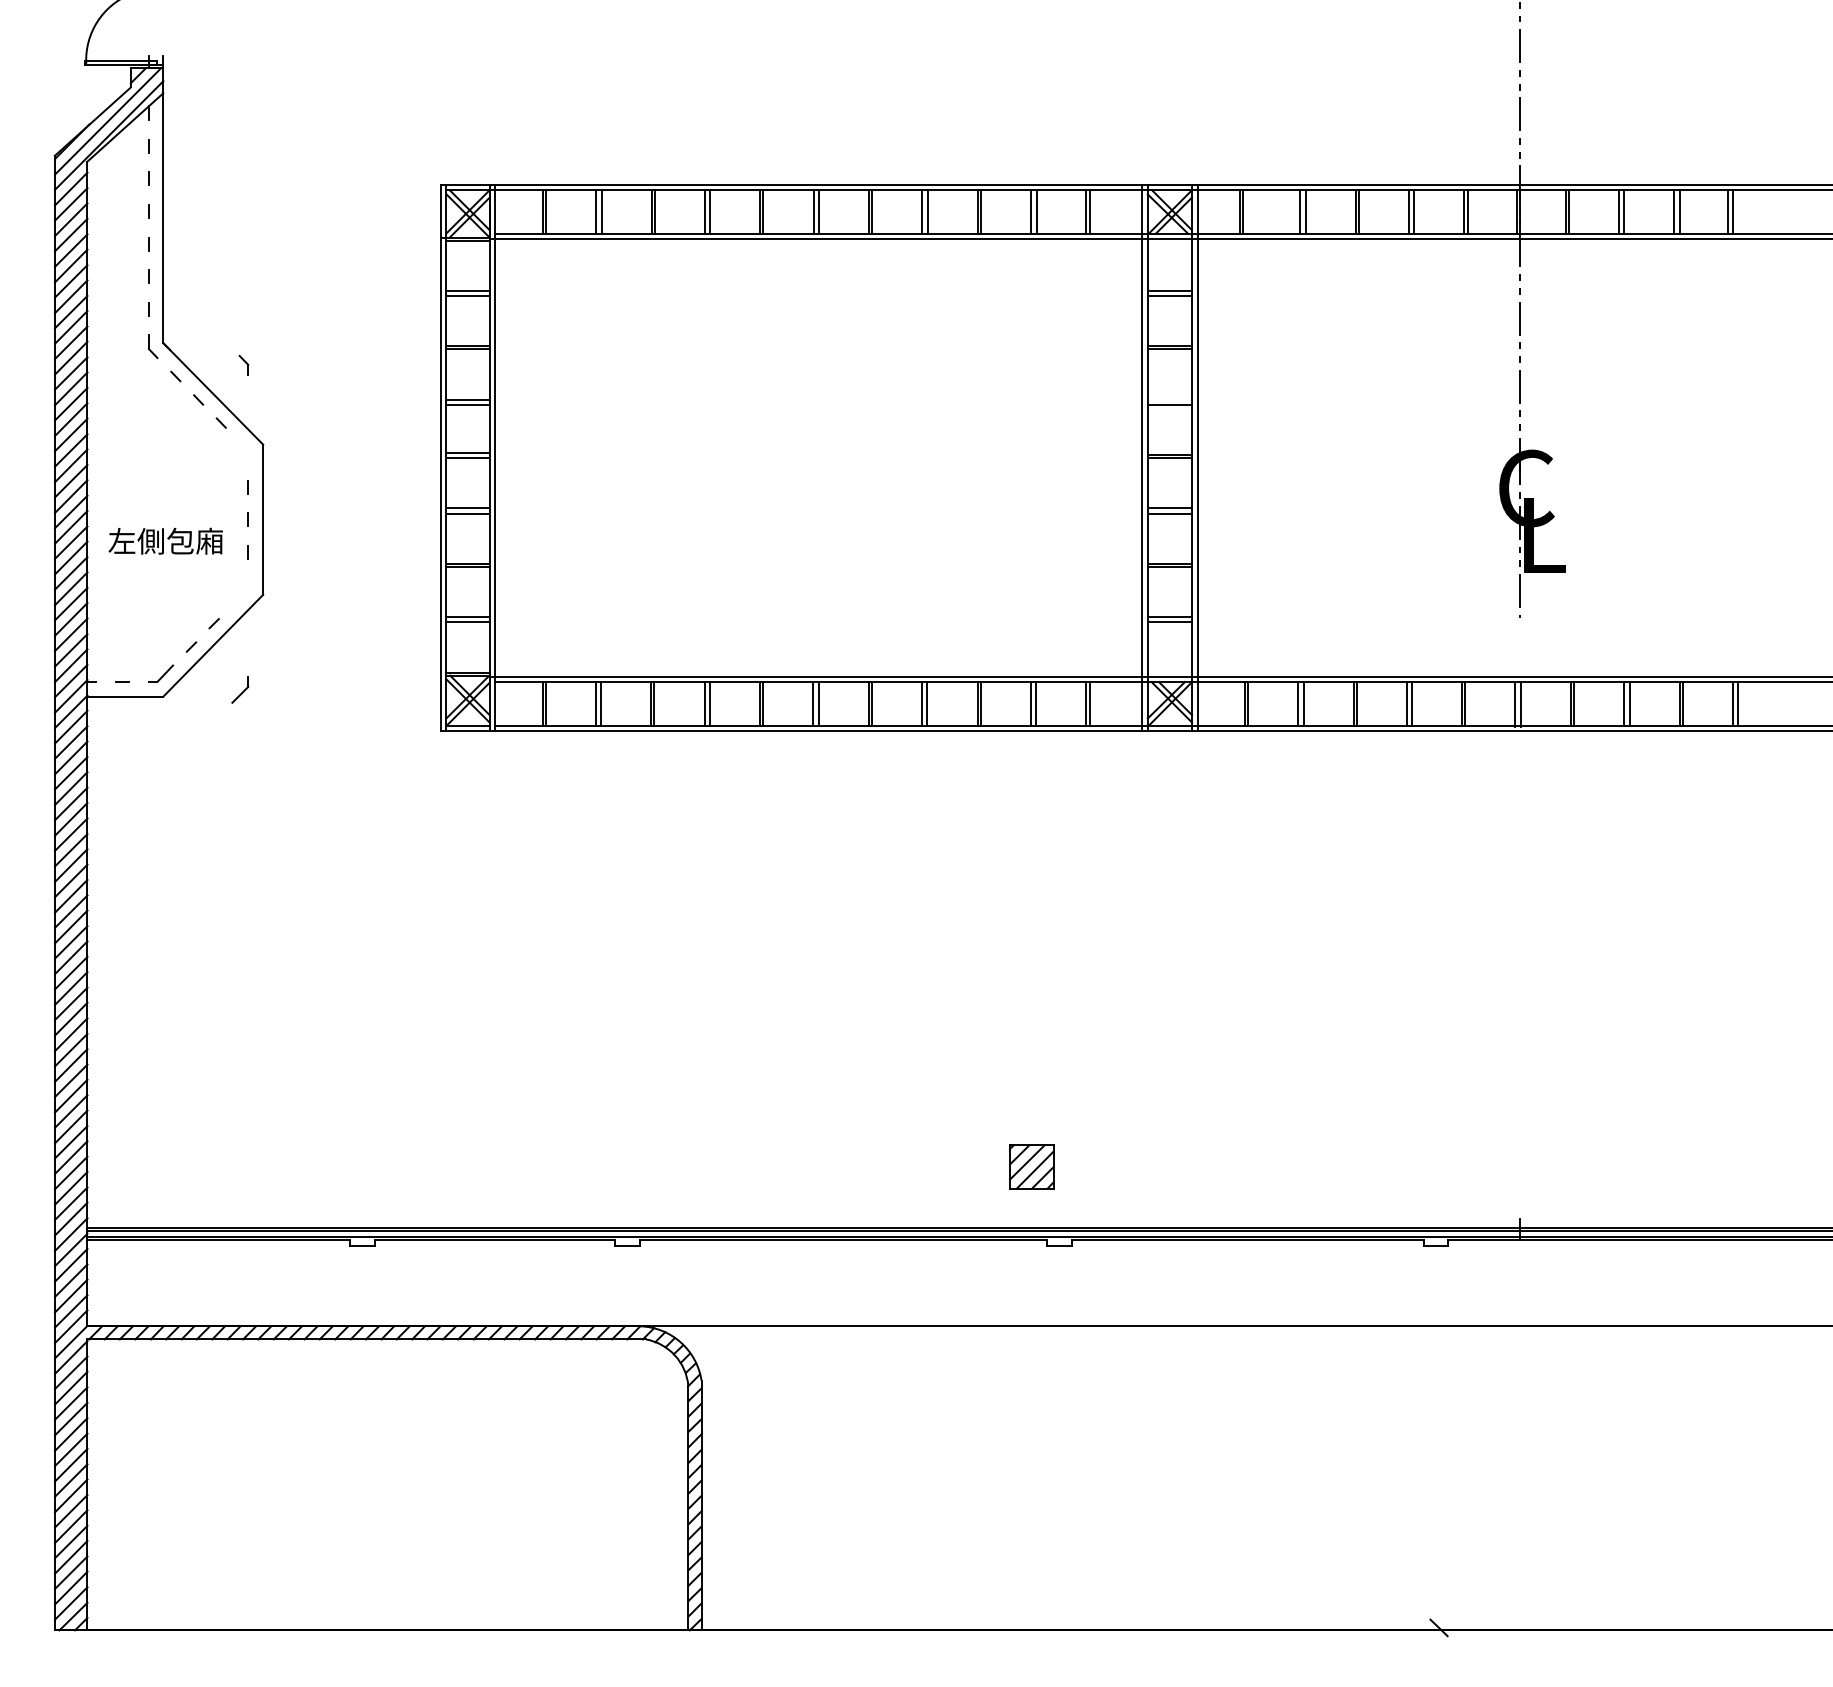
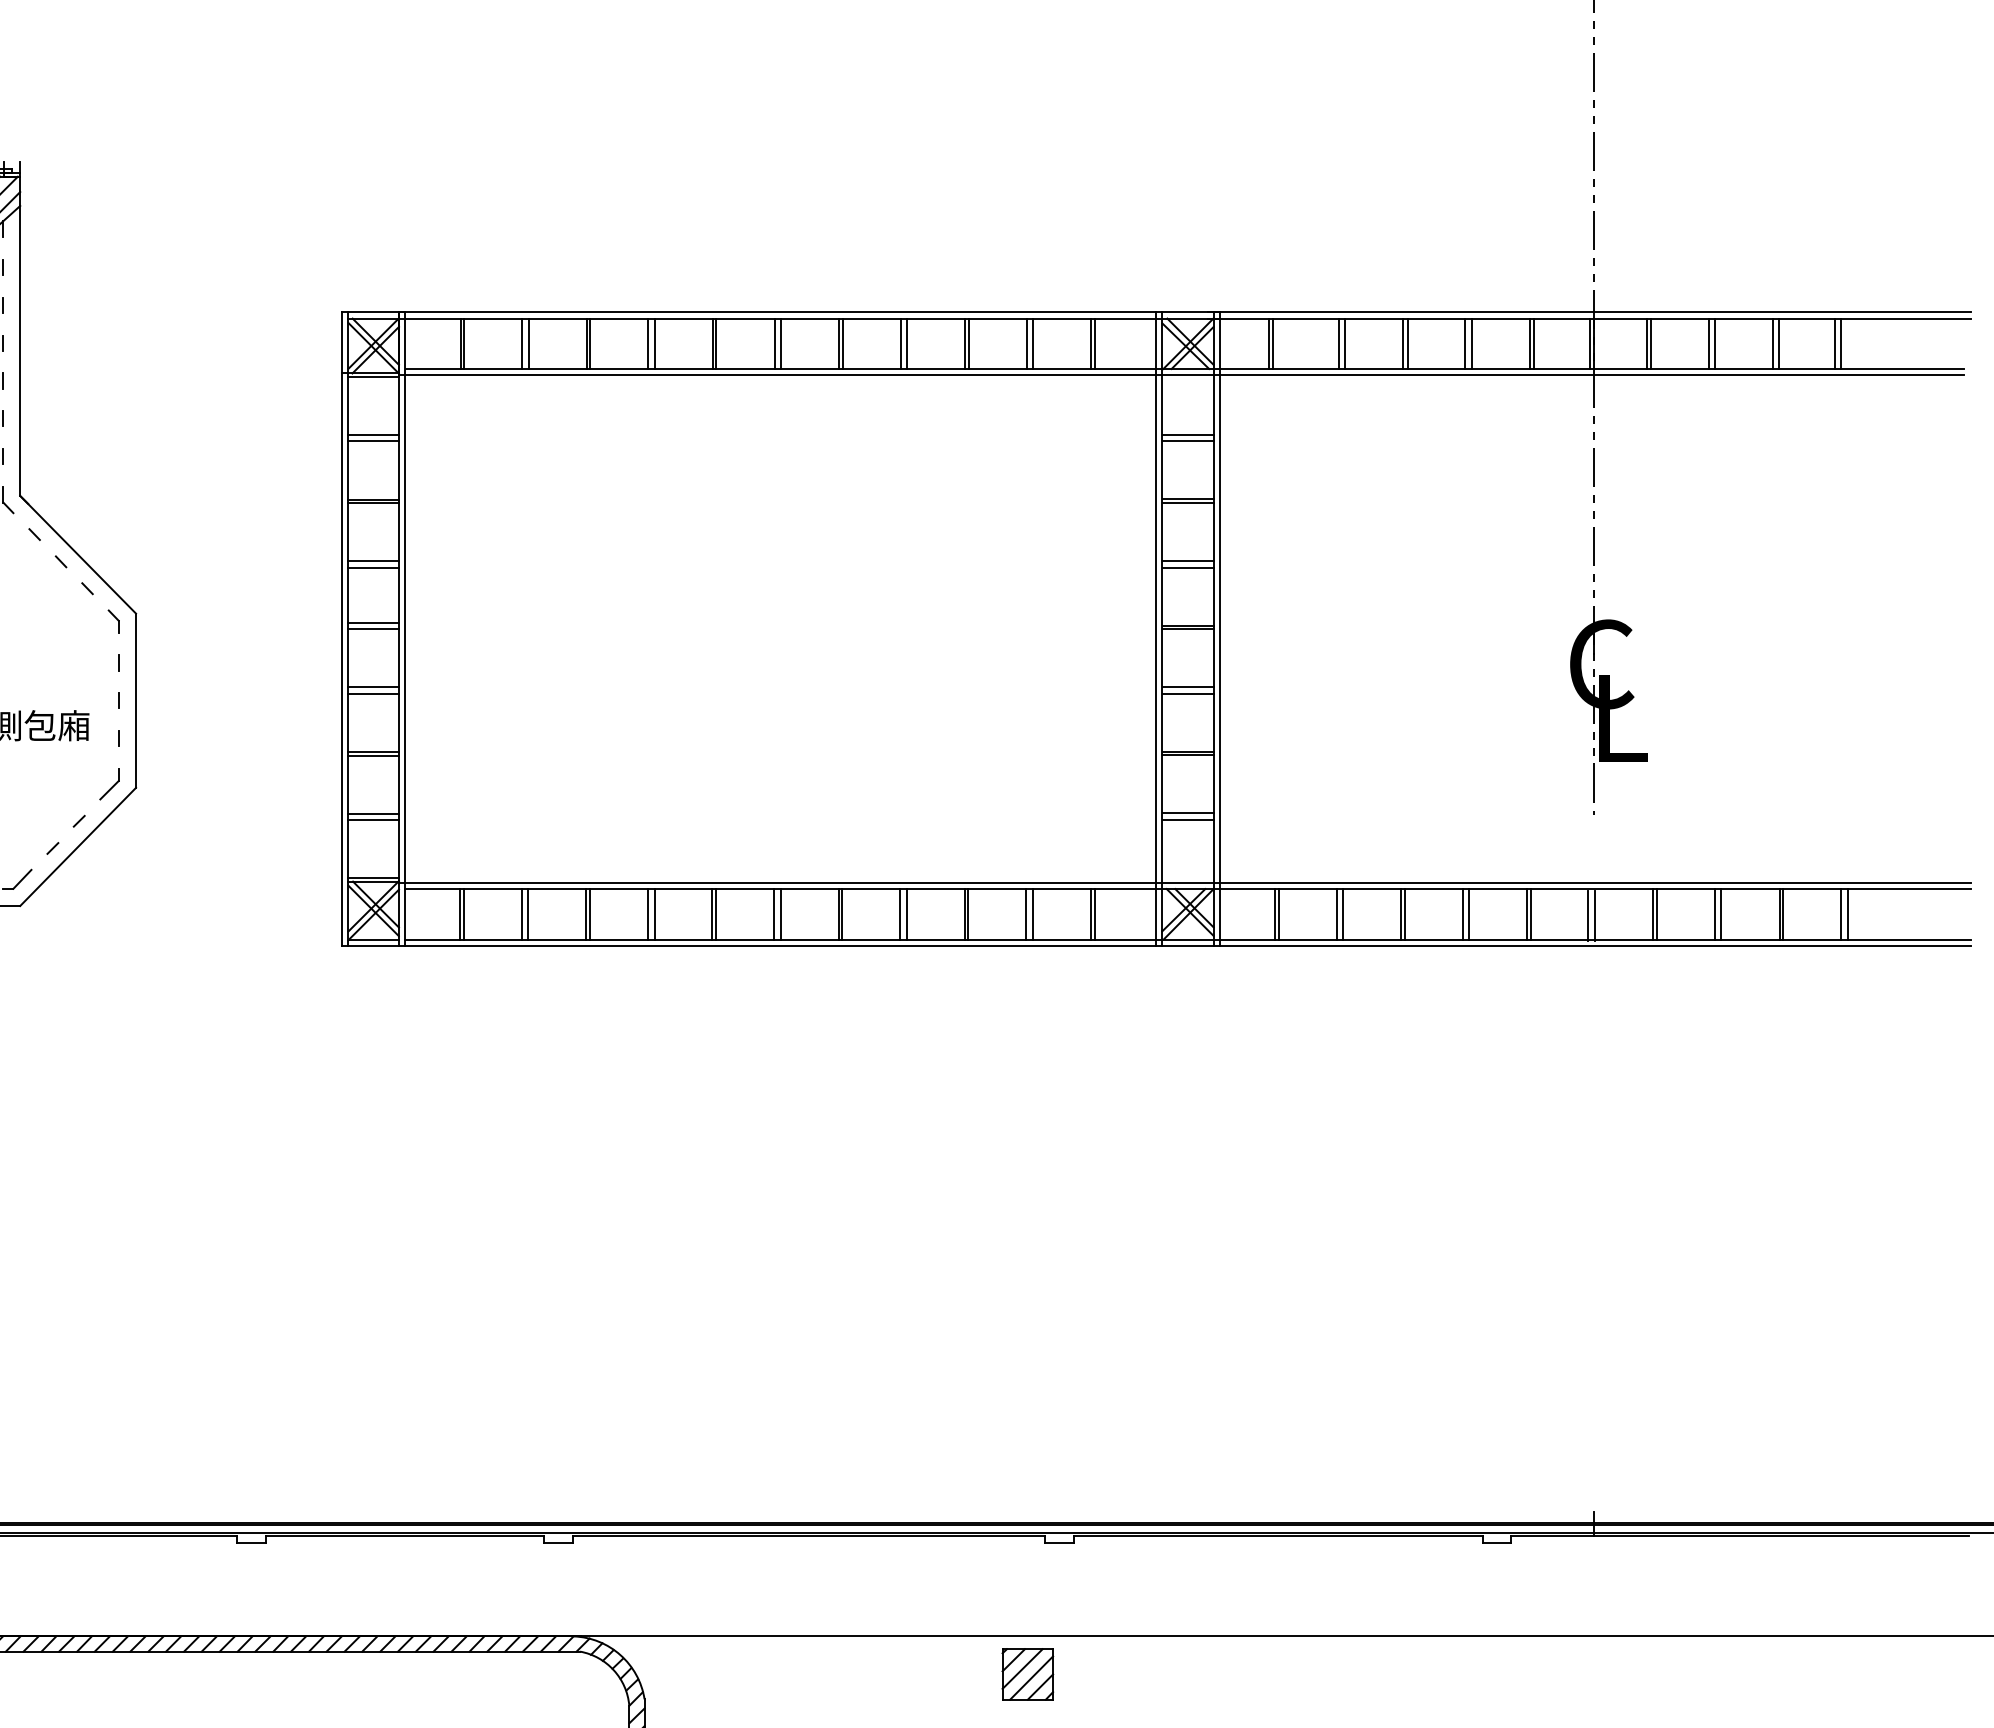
part: (243, 364) -> (113, 620), moved
line: (1170, 399) -> (1188, 561), added
part: (240, 689) -> (109, 783), moved
part: (1031, 1166) -> (1027, 1673), moved

